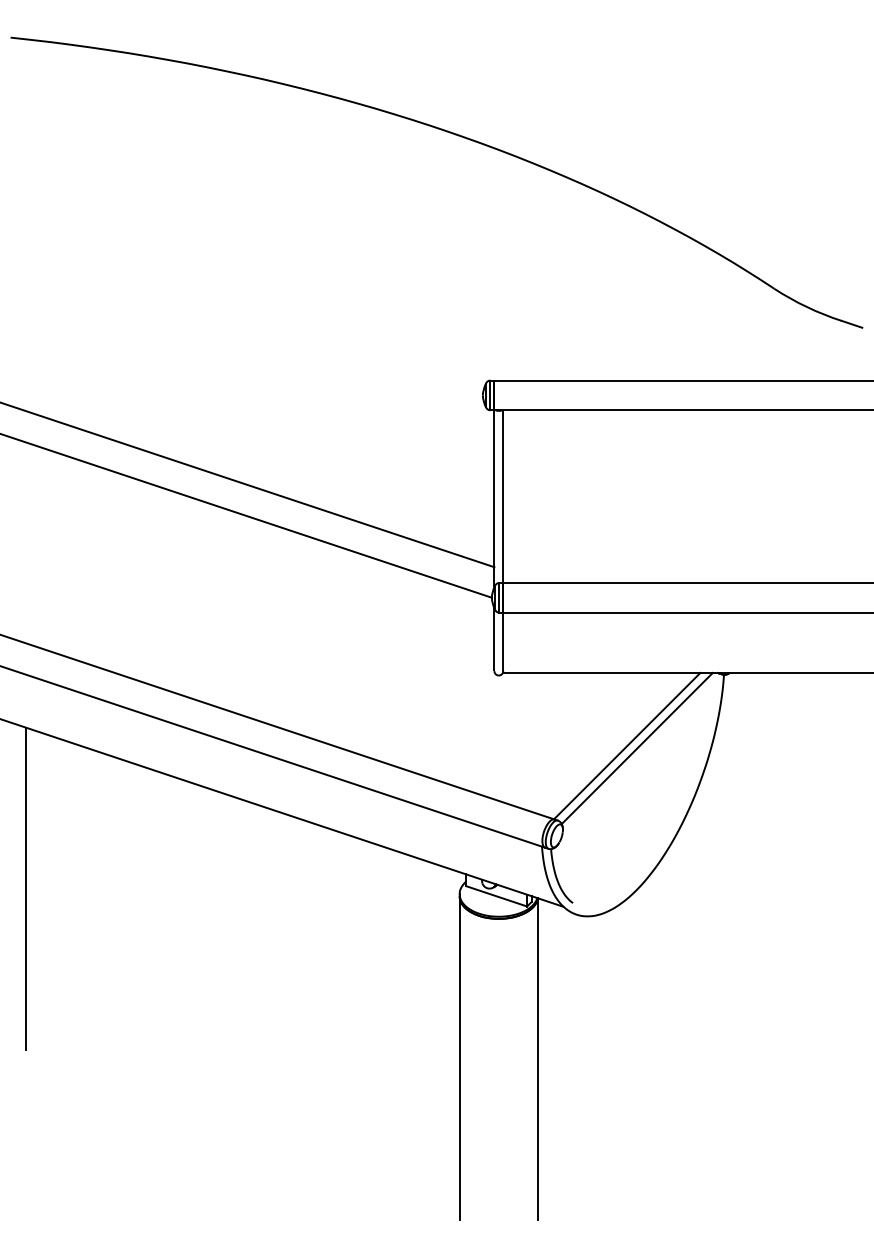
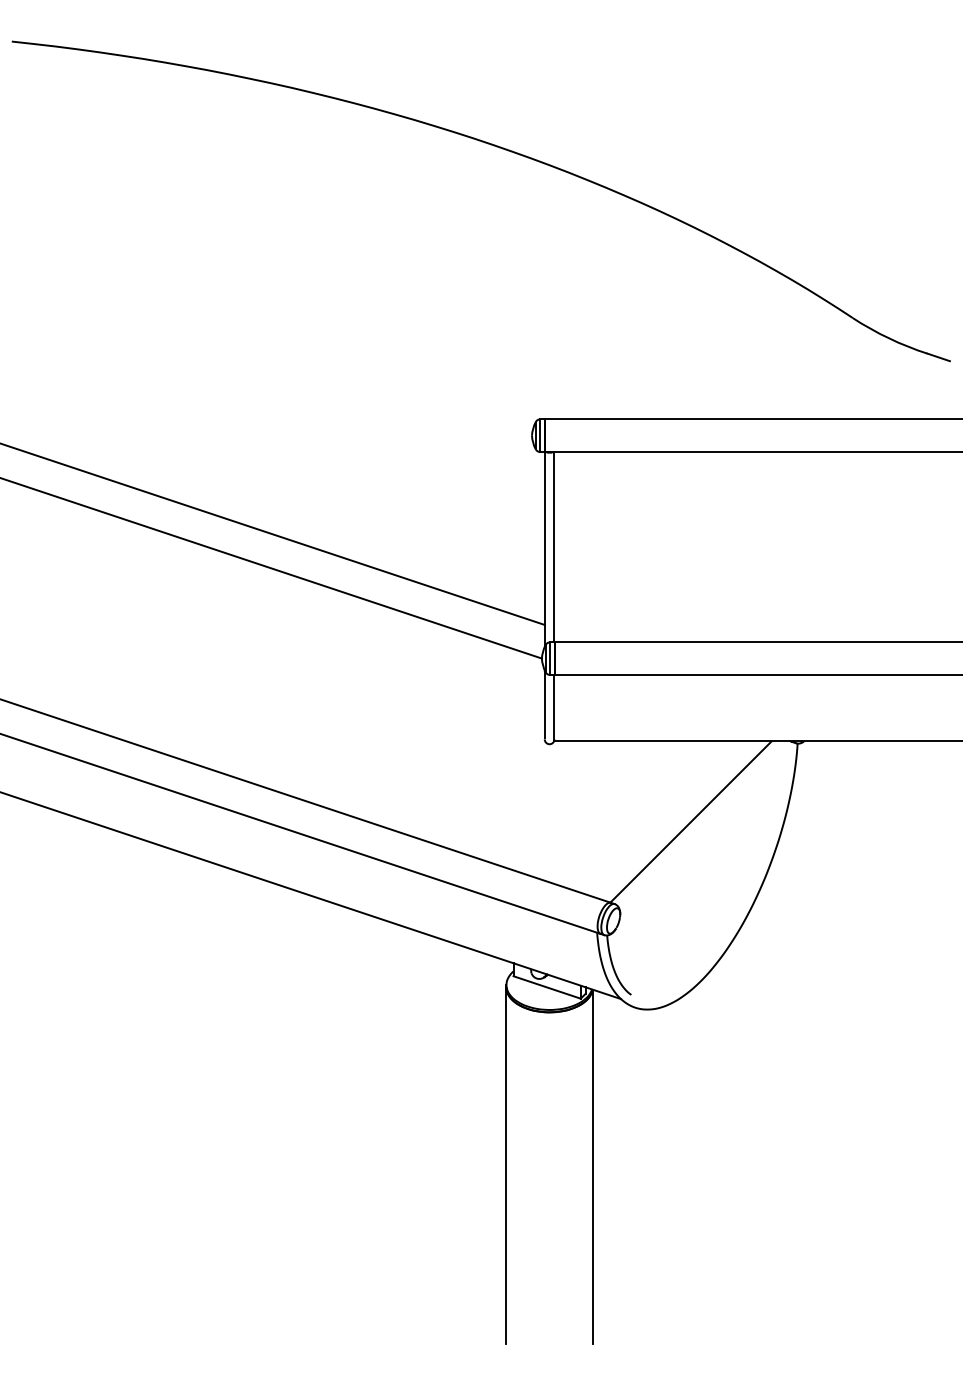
line: (636, 748) -> (701, 824), removed
line: (26, 888) -> (29, 978), removed

